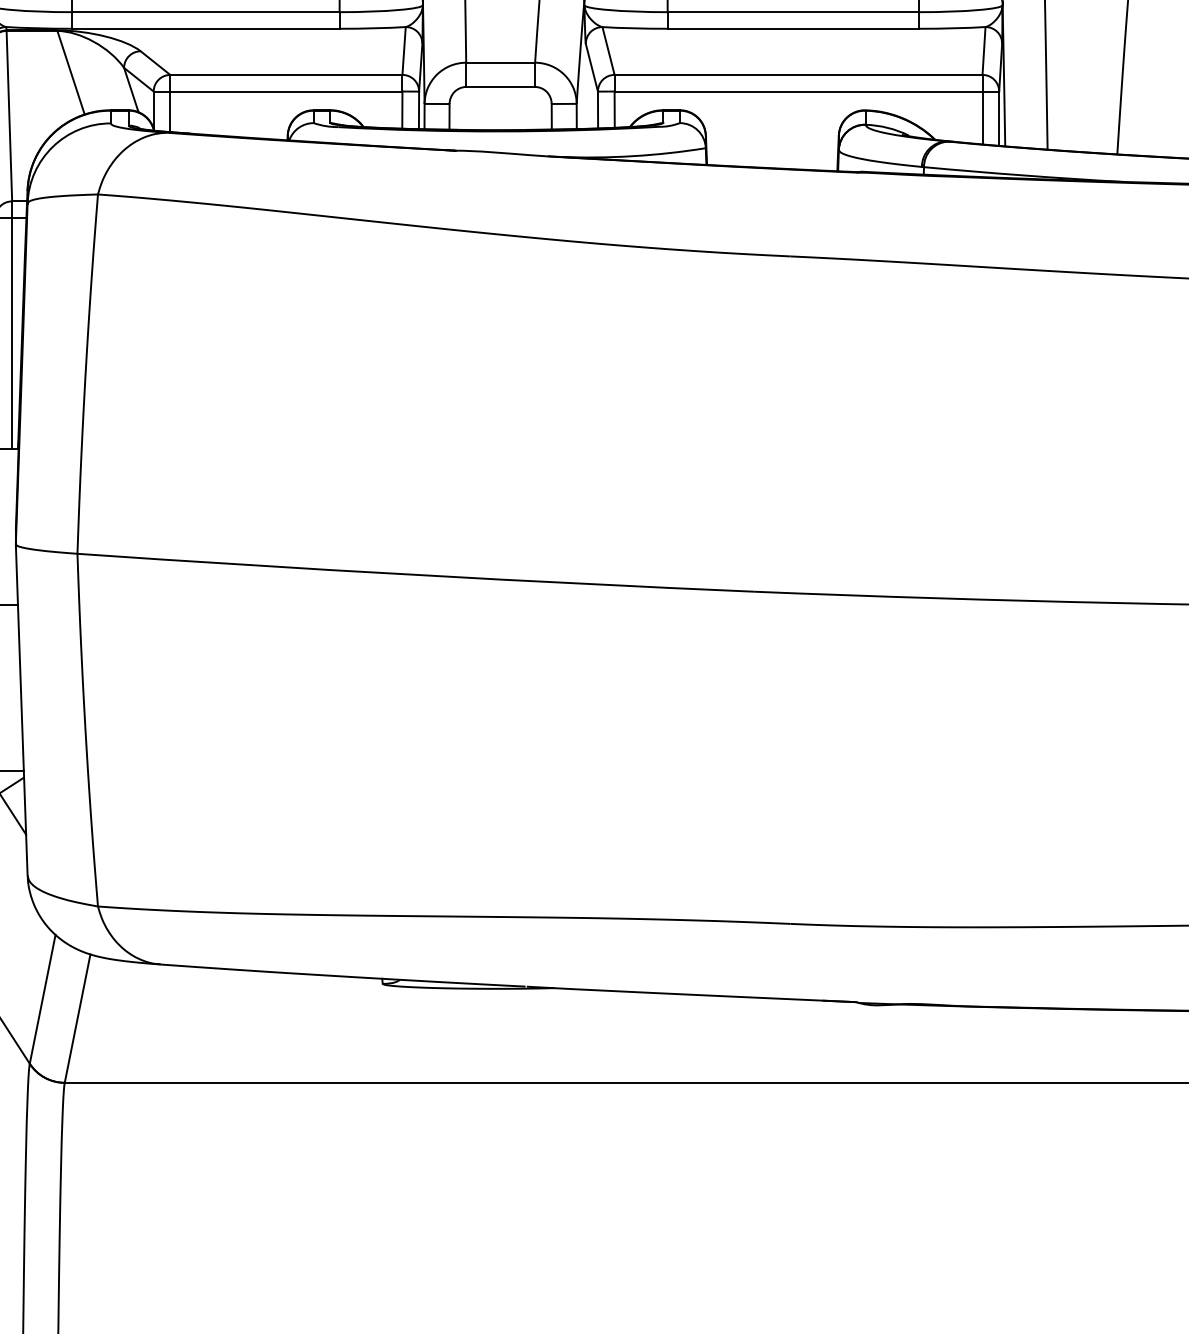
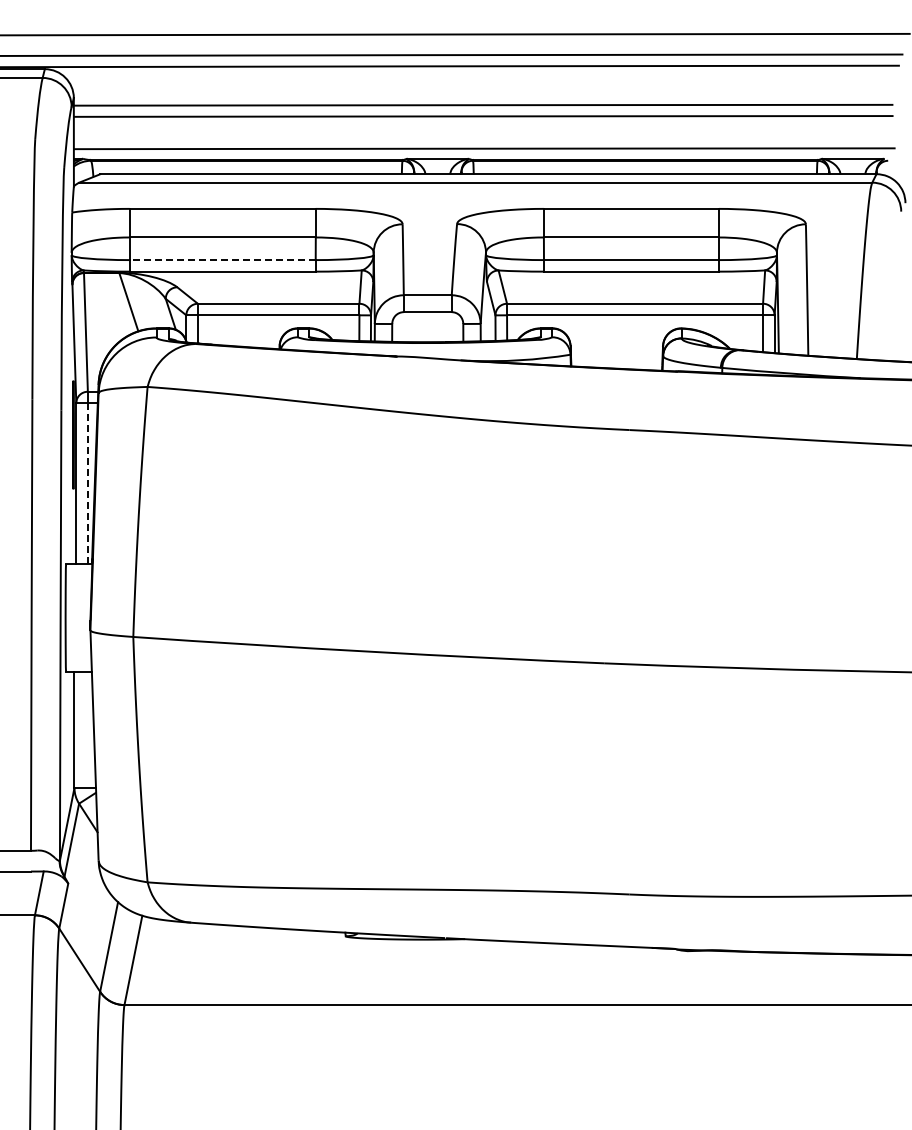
line: (205, 12) -> (222, 260), solid -> dashed
line: (11, 331) -> (87, 482), solid -> dashed

